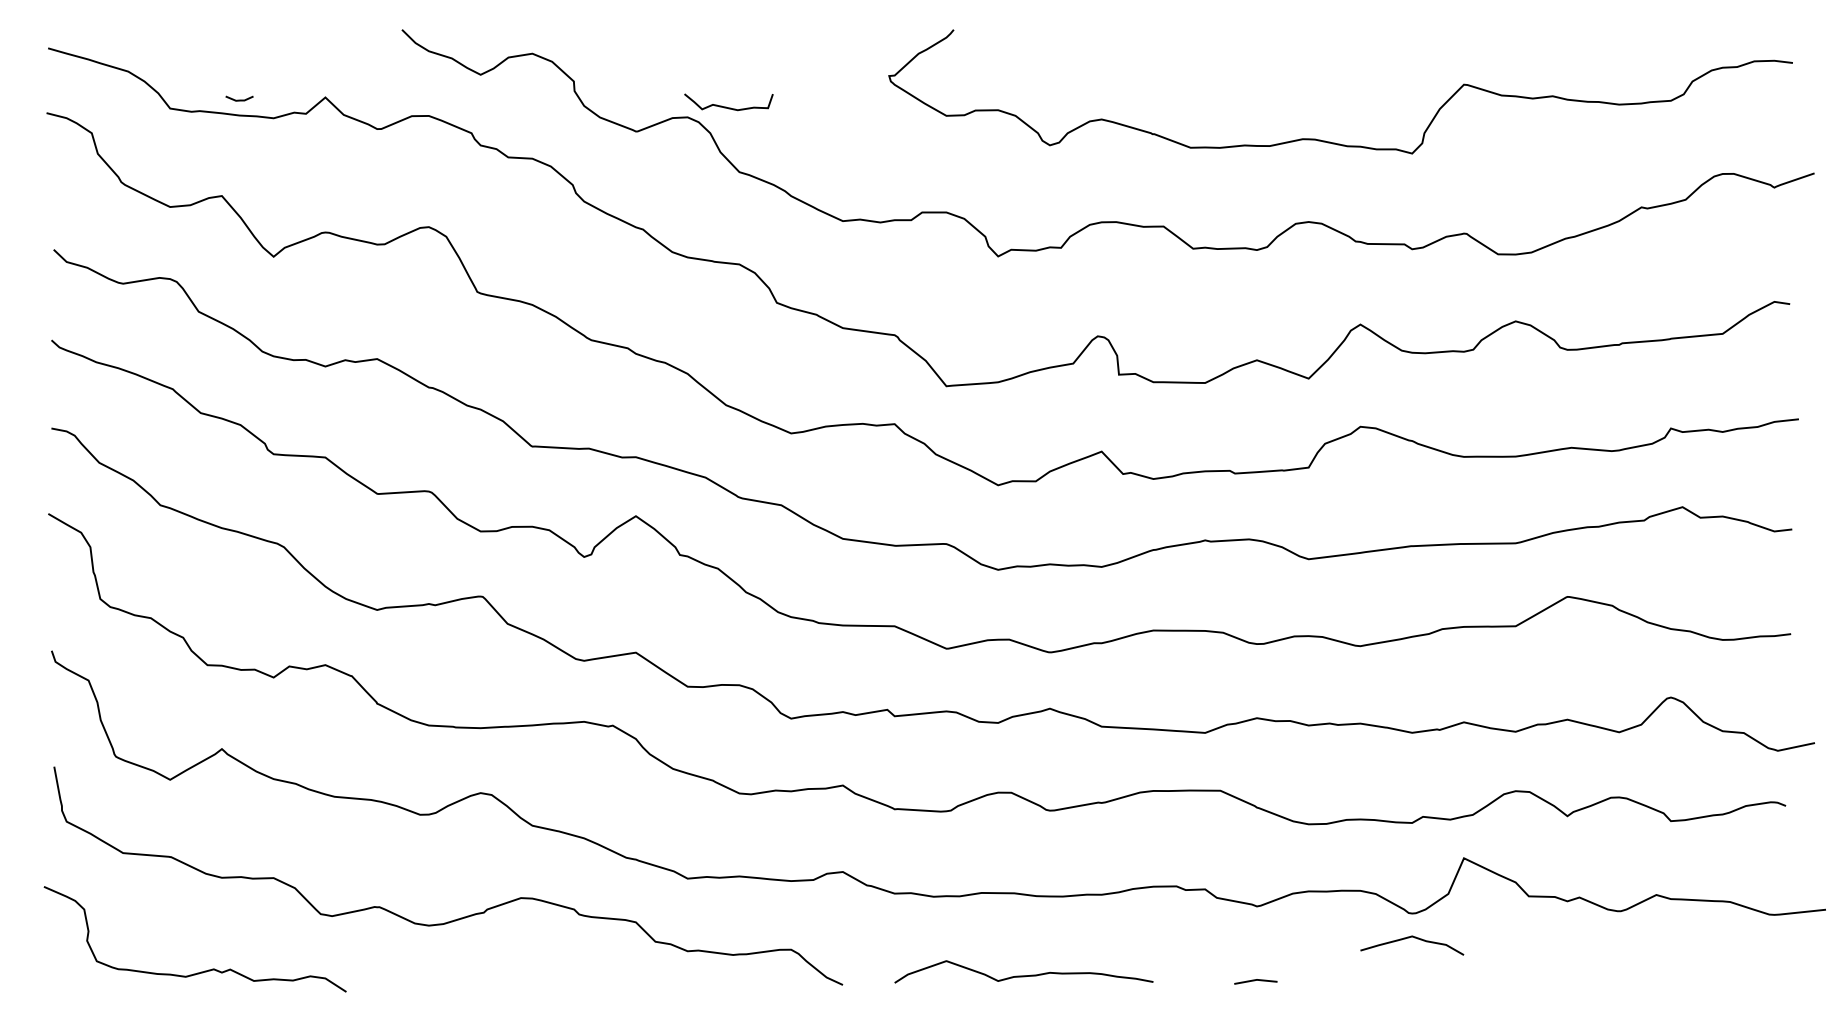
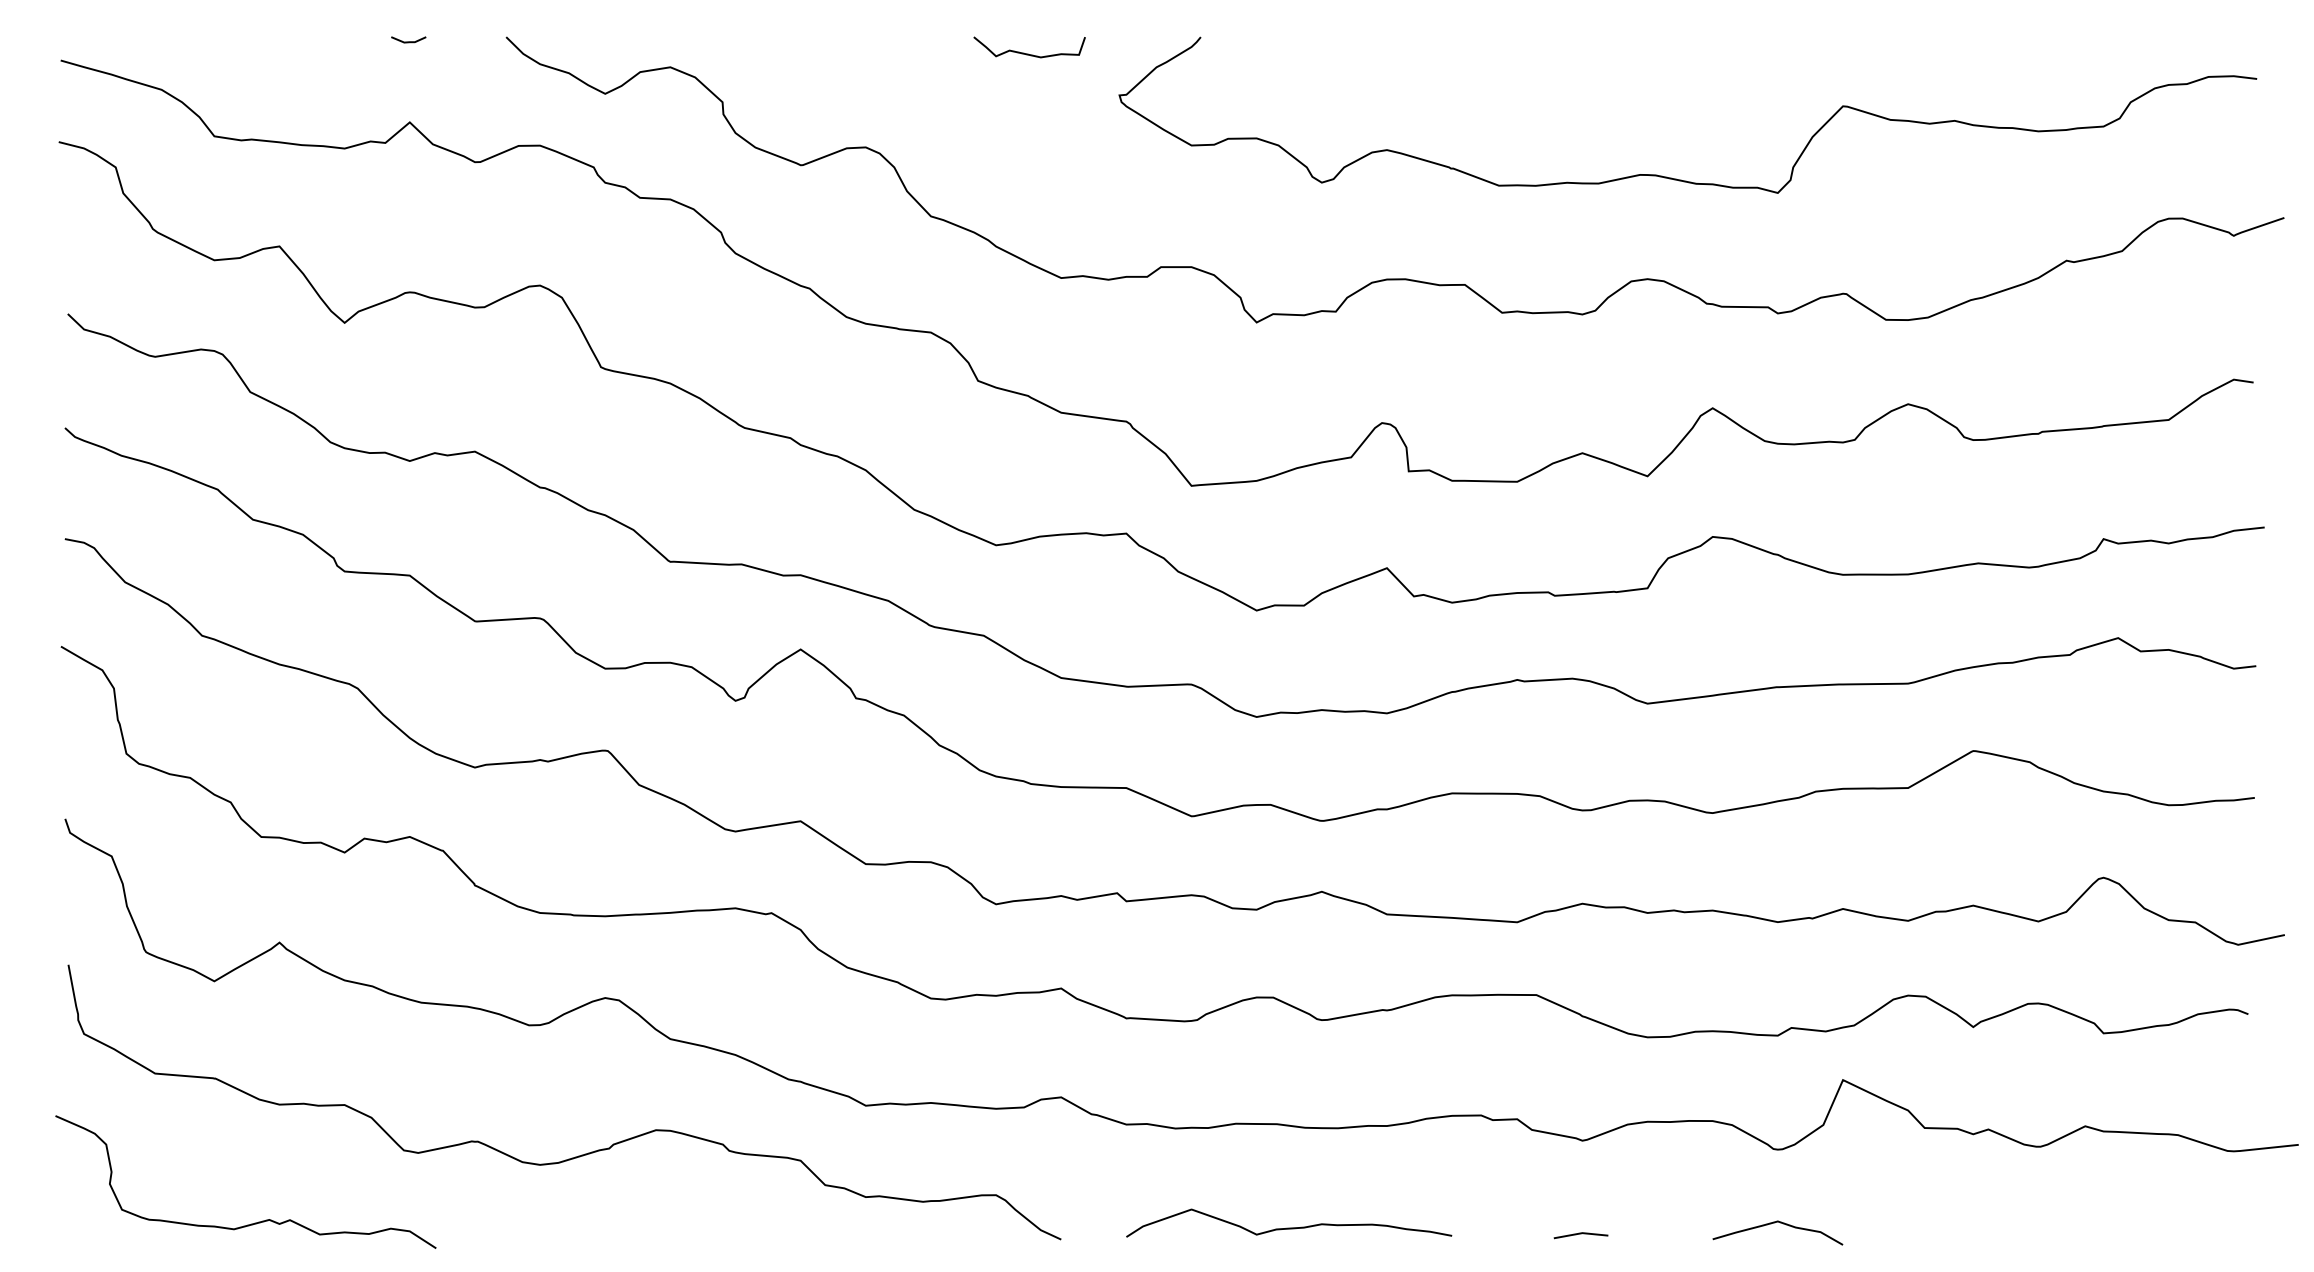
line: (239, 99) -> (408, 41), moved
curve: (727, 107) -> (1028, 53), moved
curve: (1409, 938) -> (1774, 1223), moved

